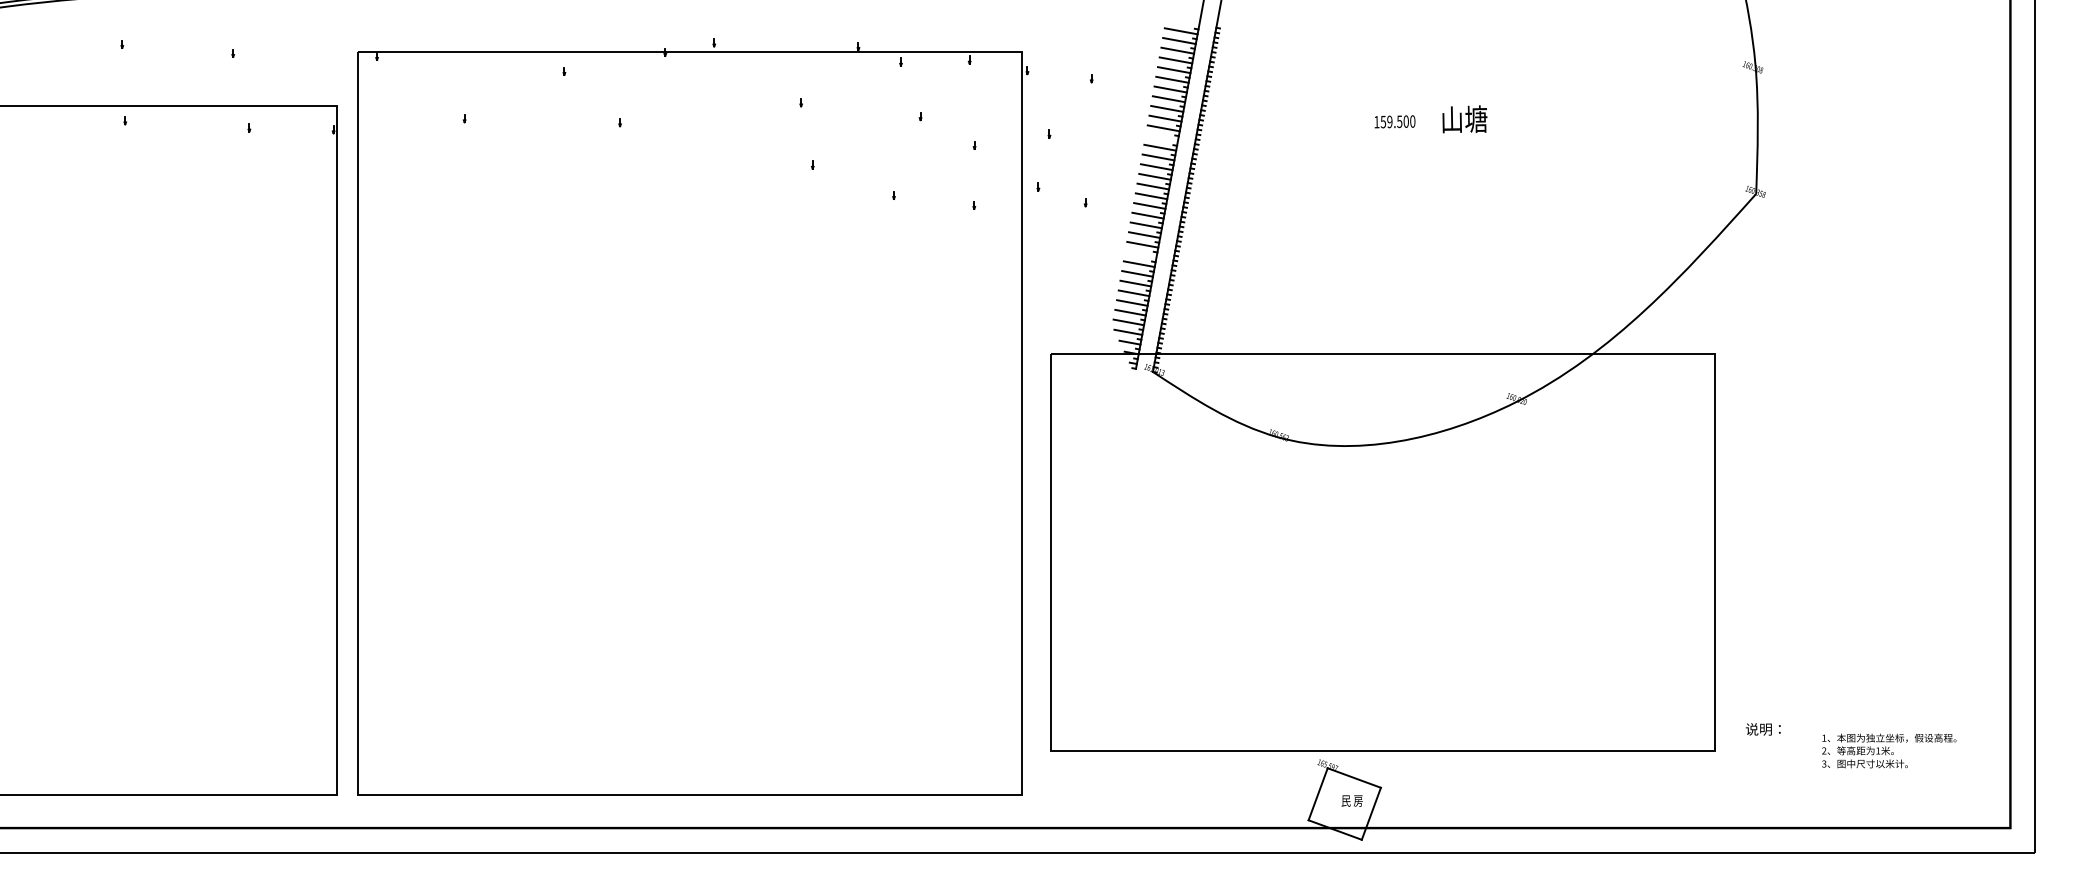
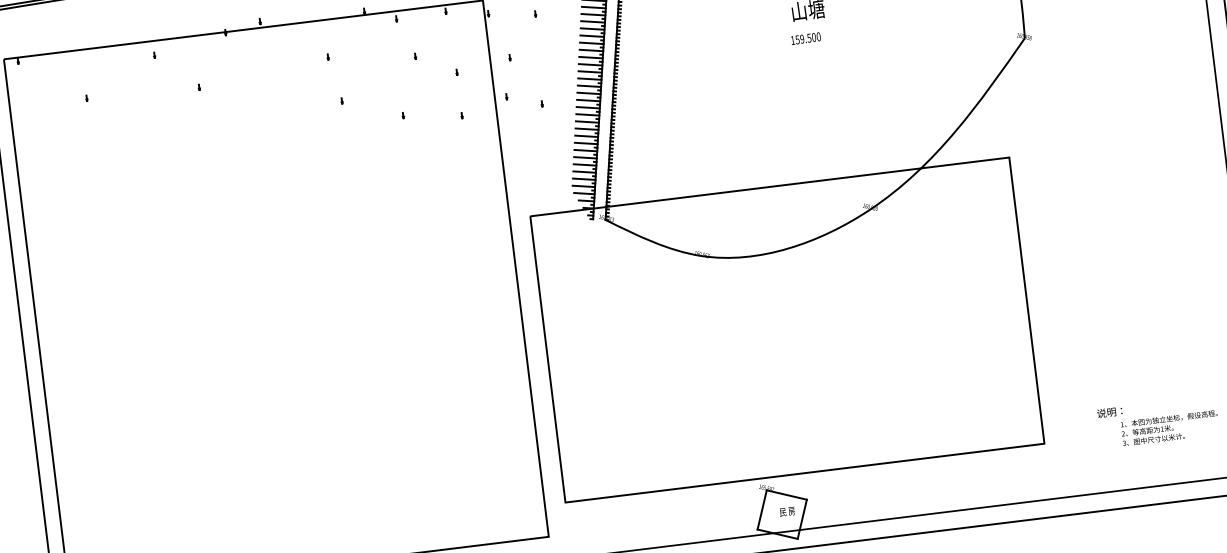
text: (1394, 121) -> (805, 38), moved
line: (1161, 137) -> (591, 50), added
line: (1140, 254) -> (586, 136), added
text: (1762, 729) -> (1109, 412), moved

